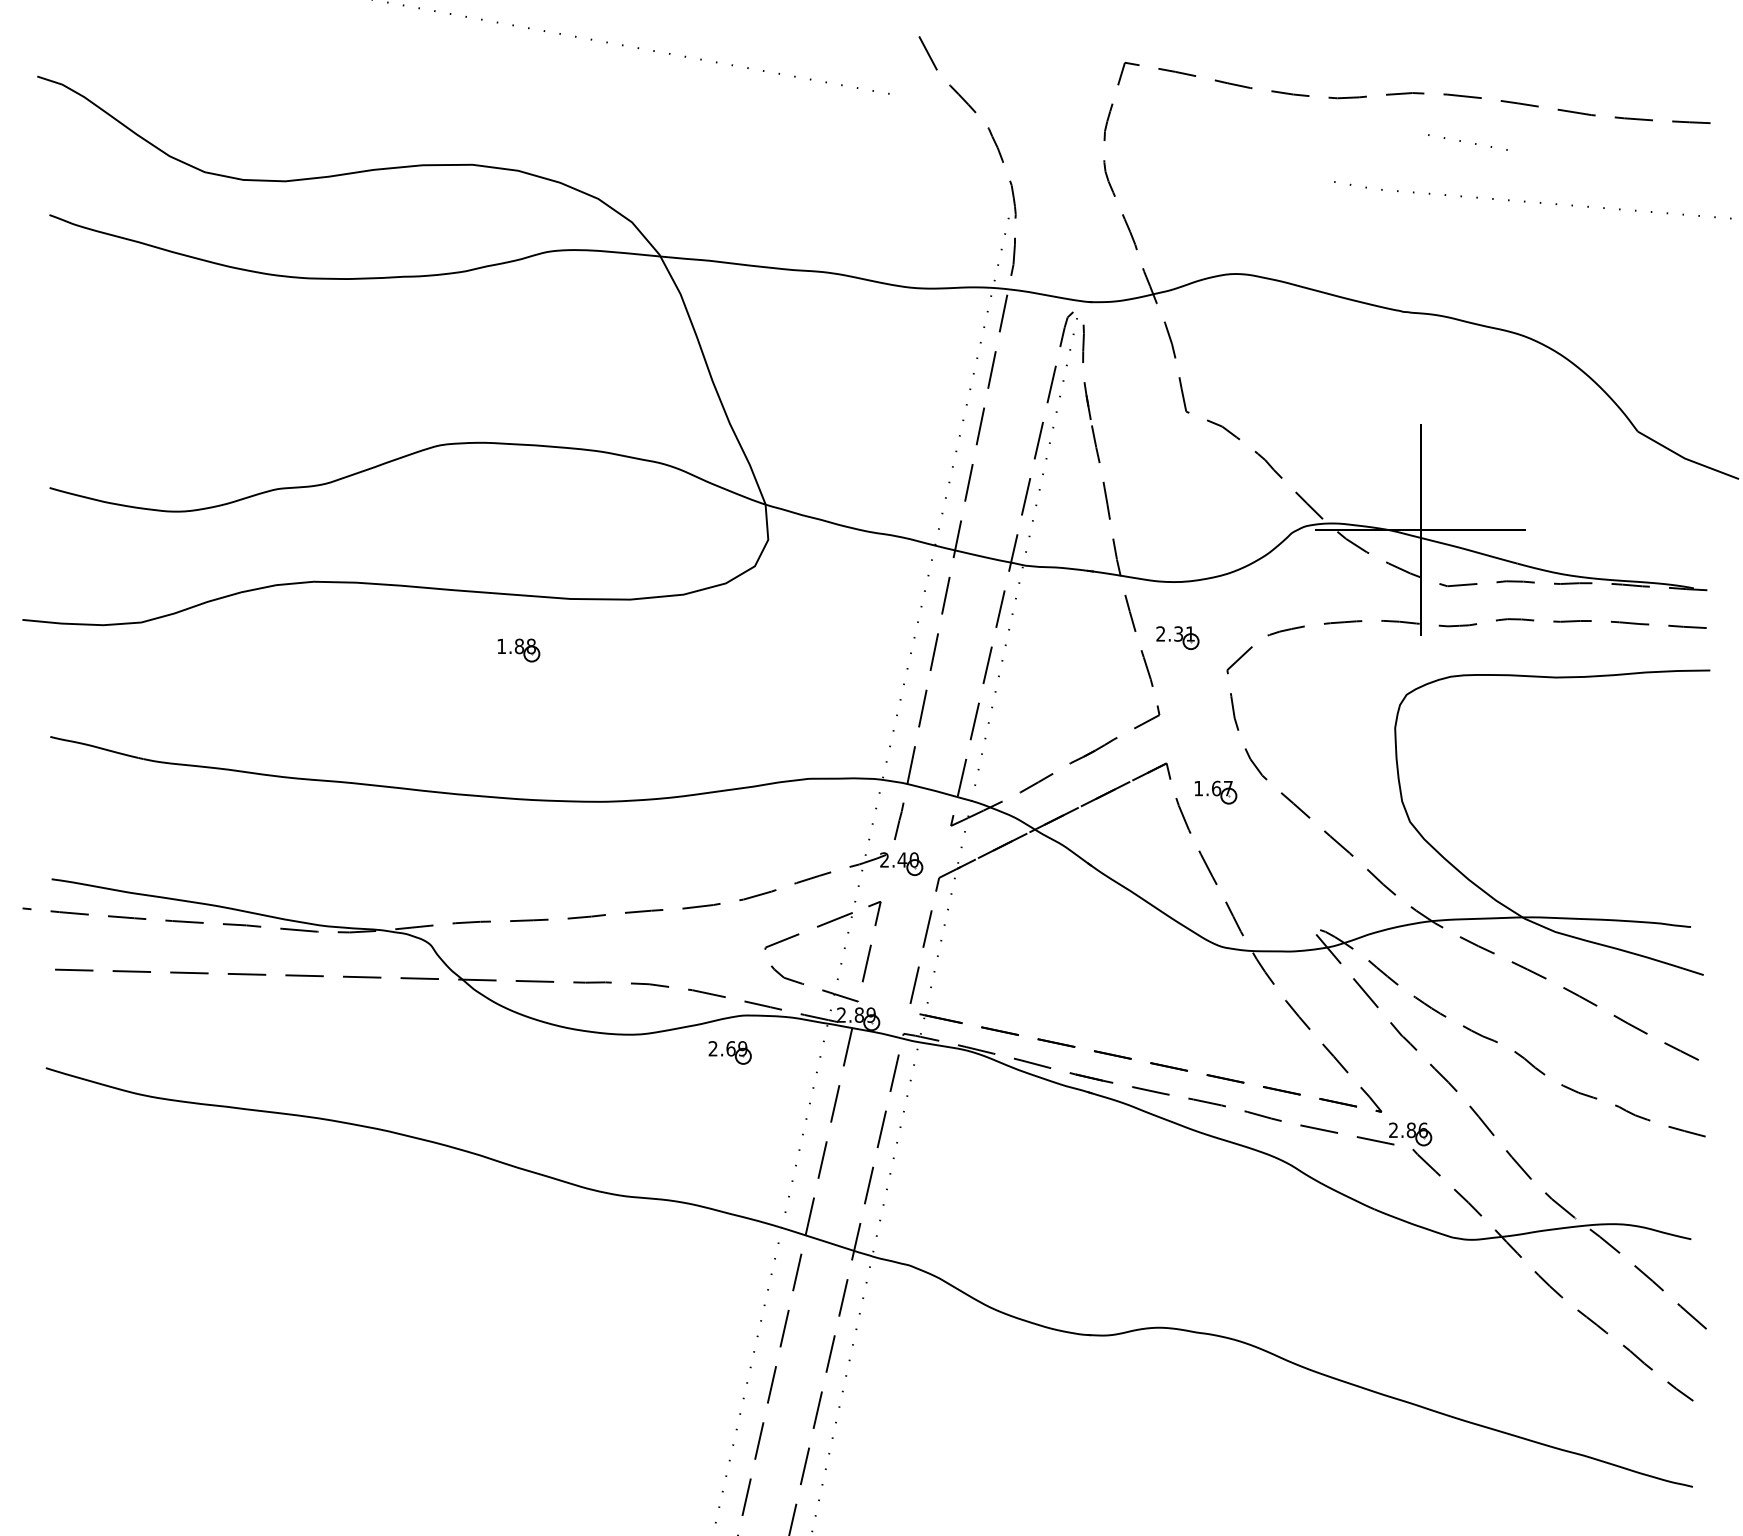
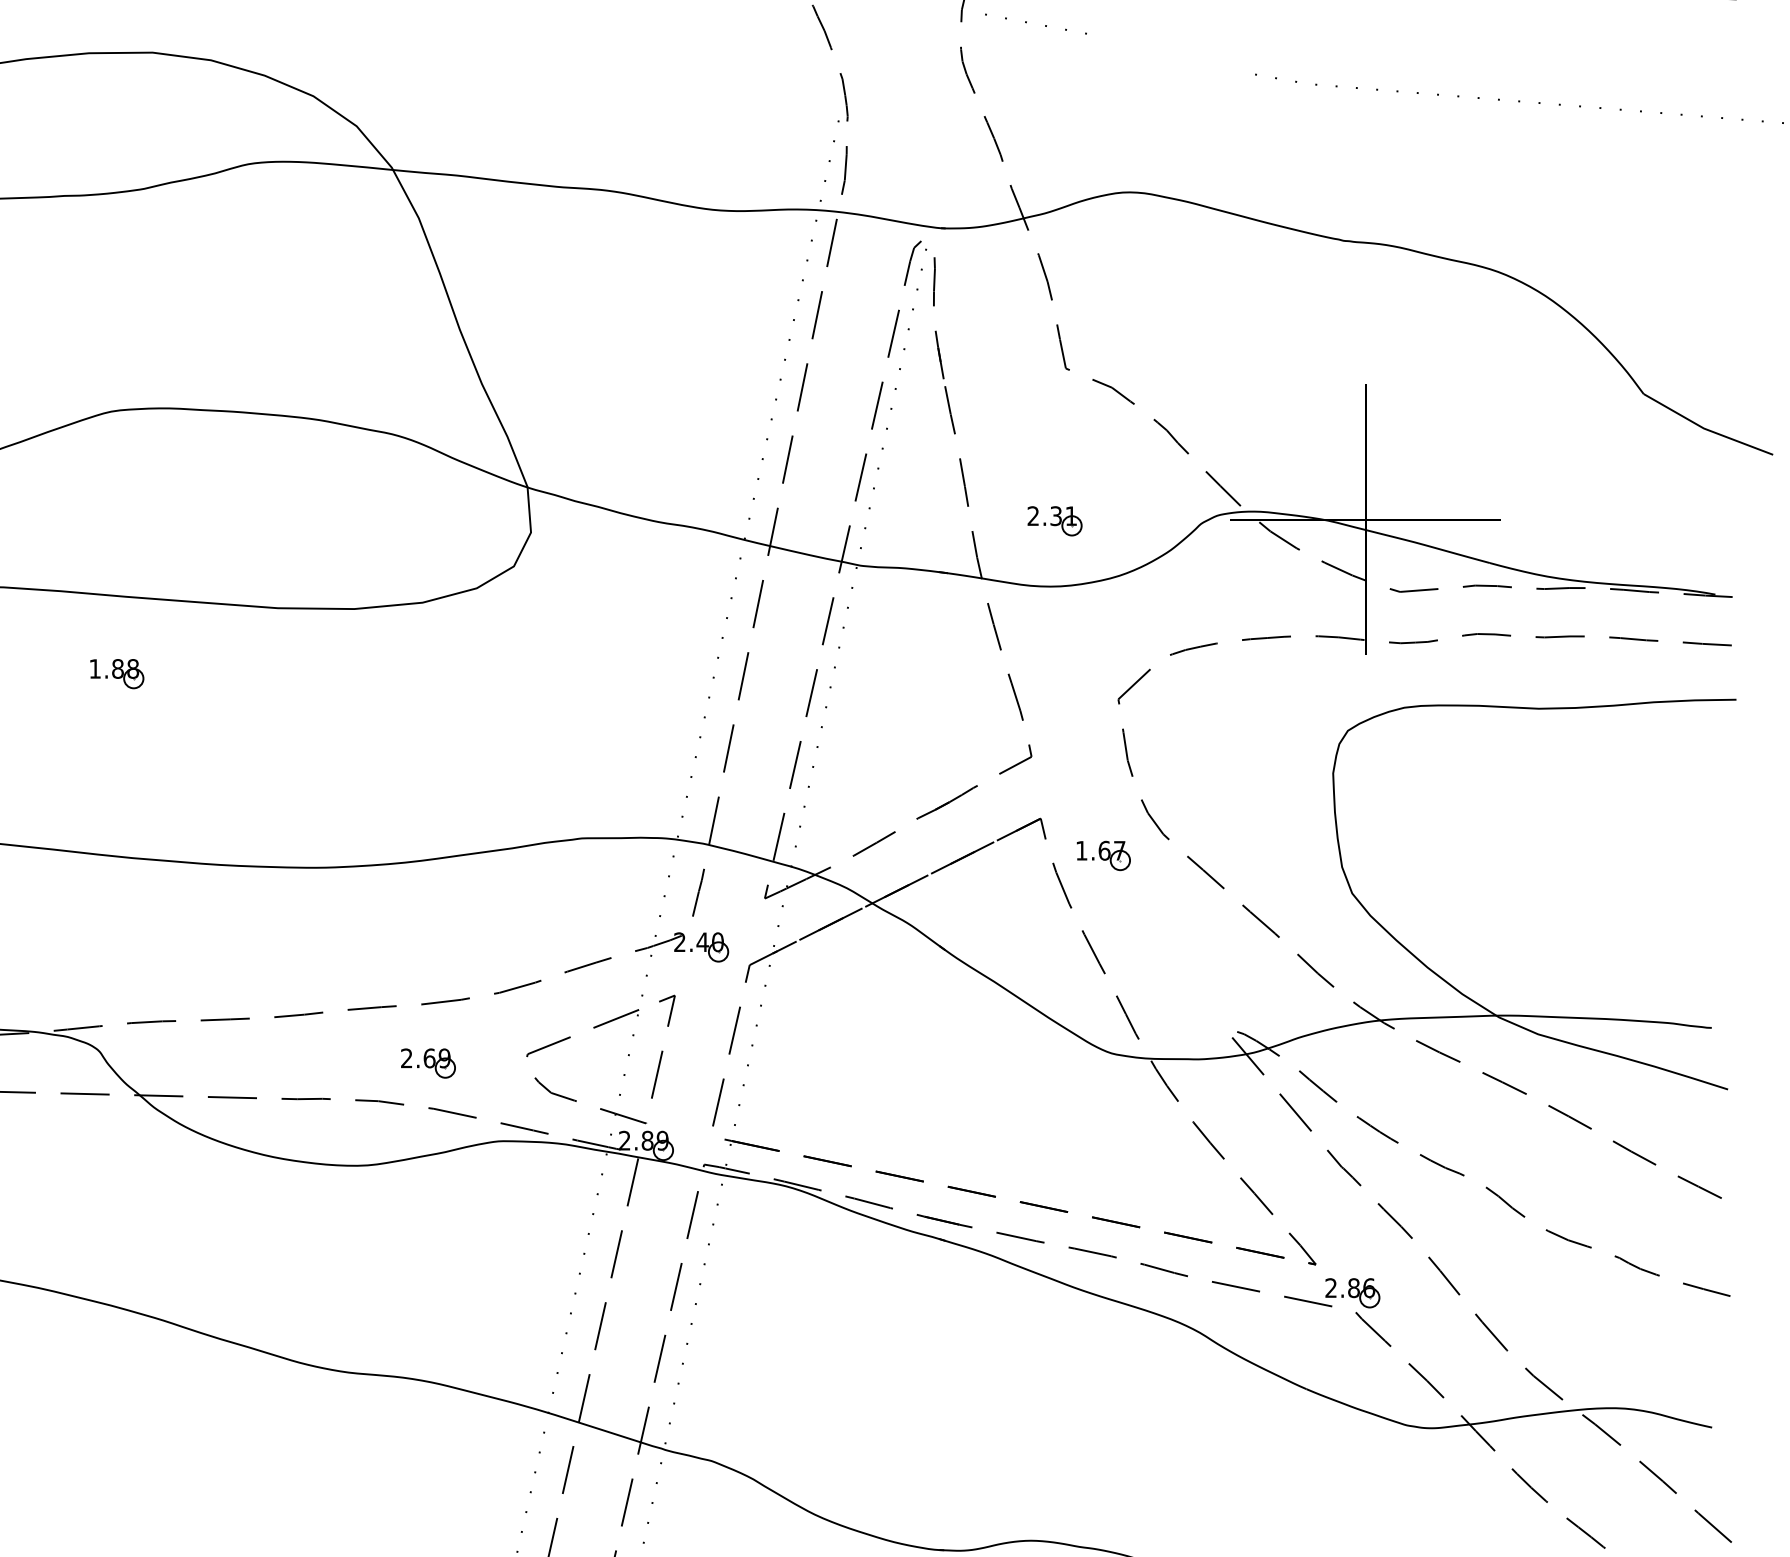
line: (1460, 141) -> (1026, 22), moved
part: (1177, 637) -> (1054, 520), moved
part: (518, 650) -> (116, 674), moved
part: (729, 1052) -> (427, 1063), moved

